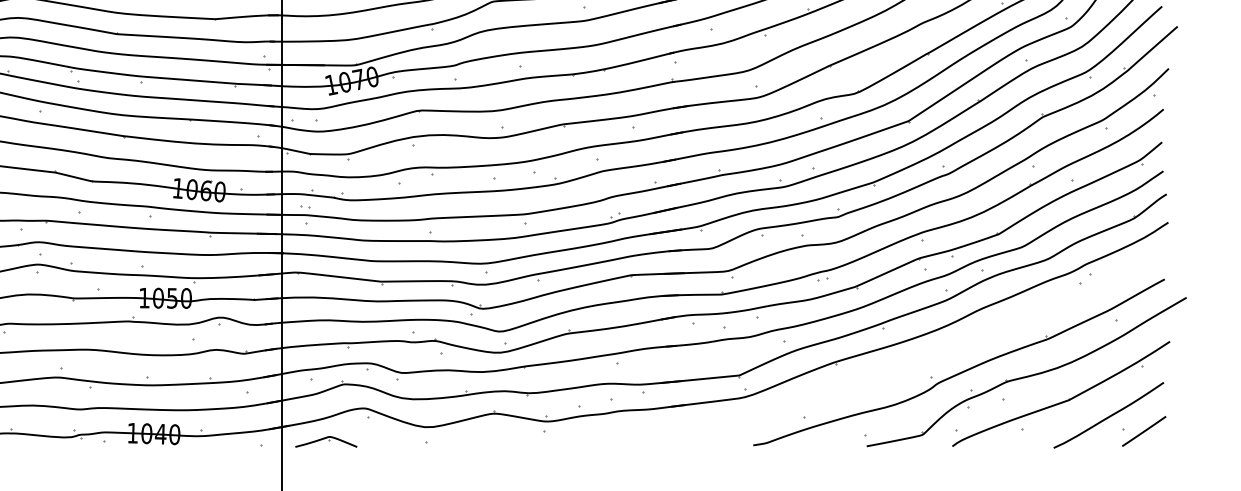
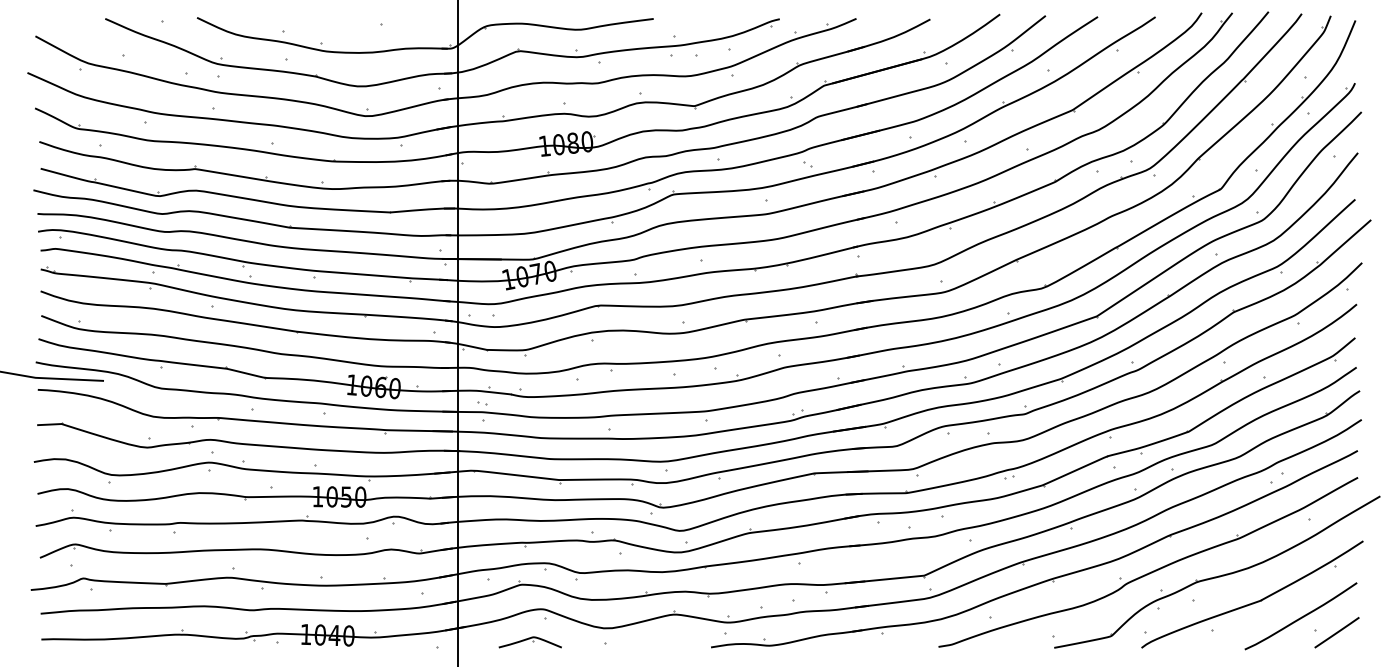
part: (857, 380) -> (1044, 580), added
part: (325, 442) -> (529, 642), moved

